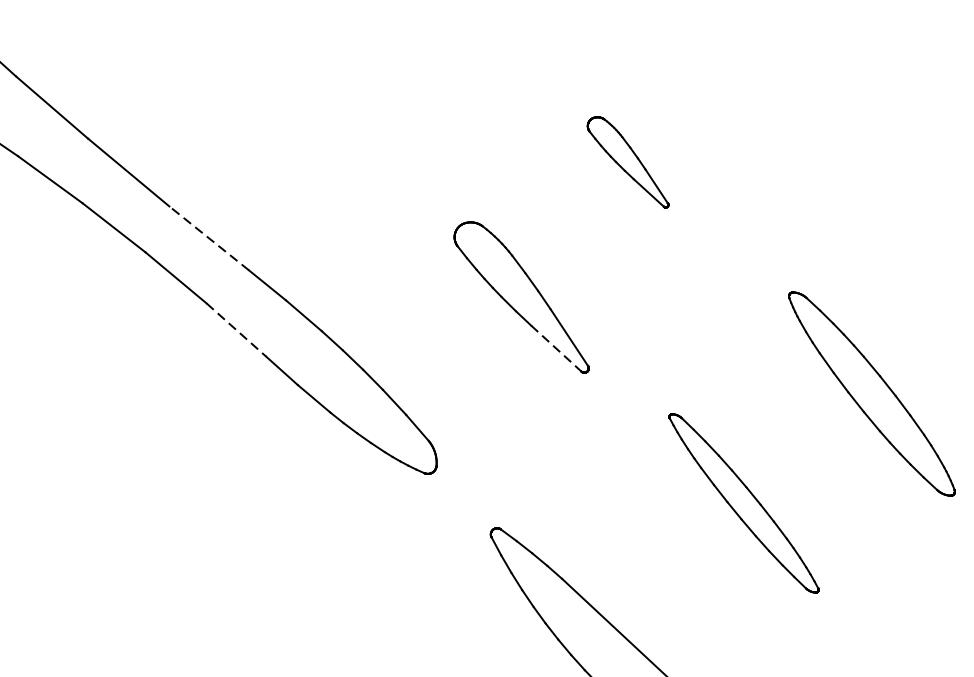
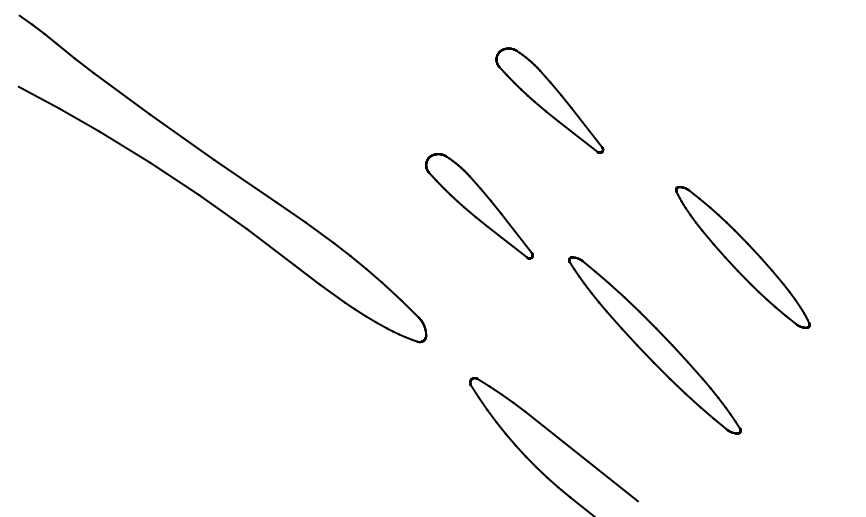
part: (627, 161) -> (549, 100), size x1.67
line: (209, 238) -> (245, 181), dashed -> solid
line: (237, 330) -> (271, 247), dashed -> solid
line: (557, 349) -> (508, 242), dashed -> solid
part: (743, 503) -> (654, 345), size x1.43

